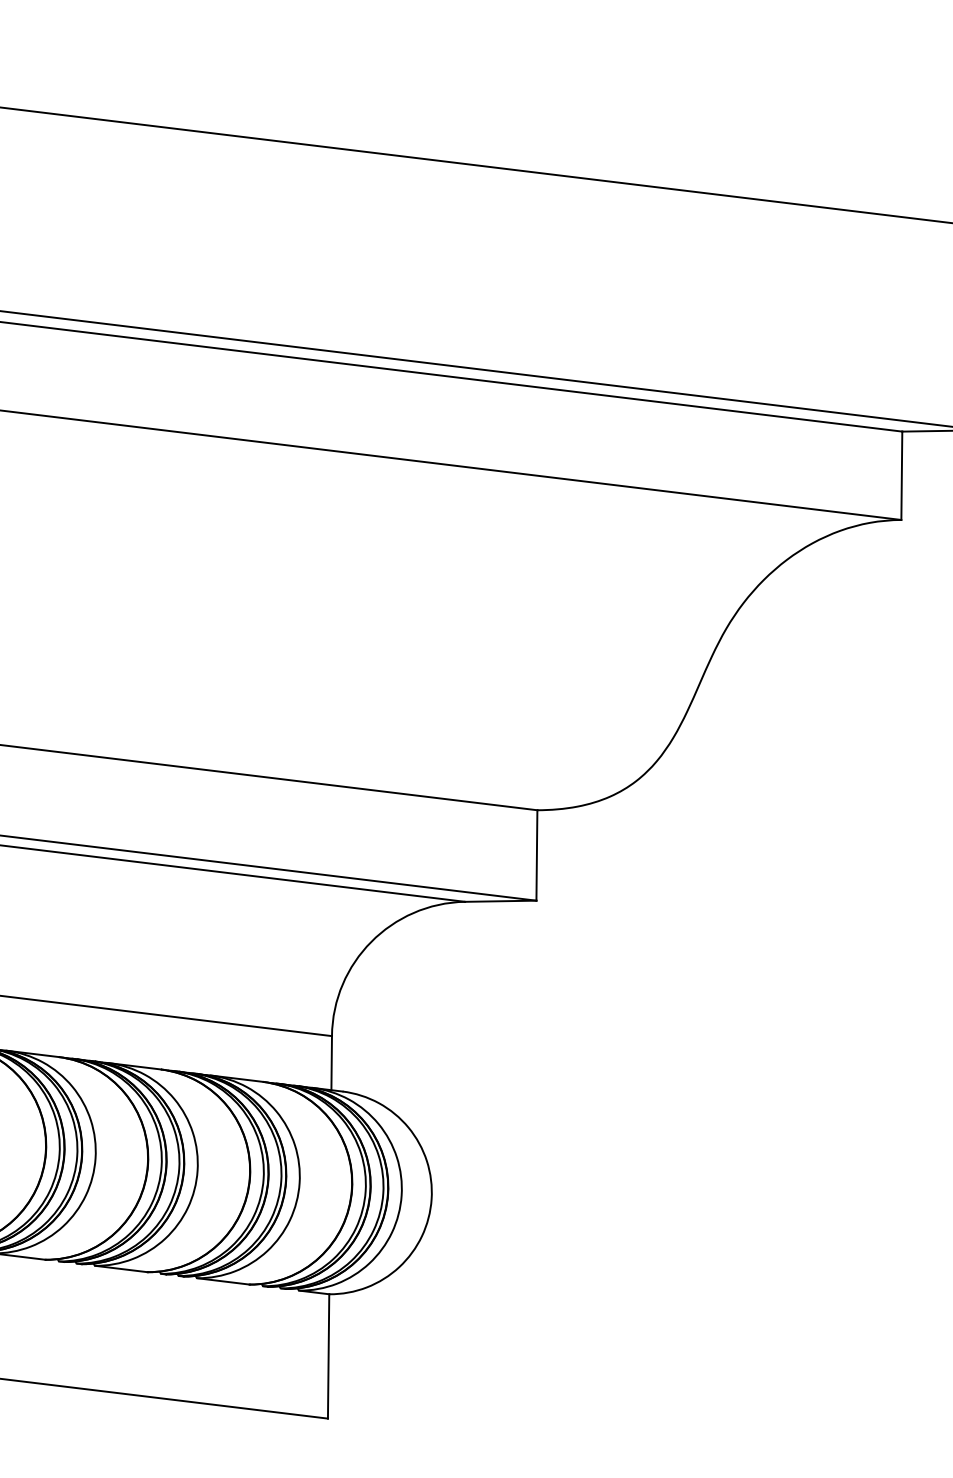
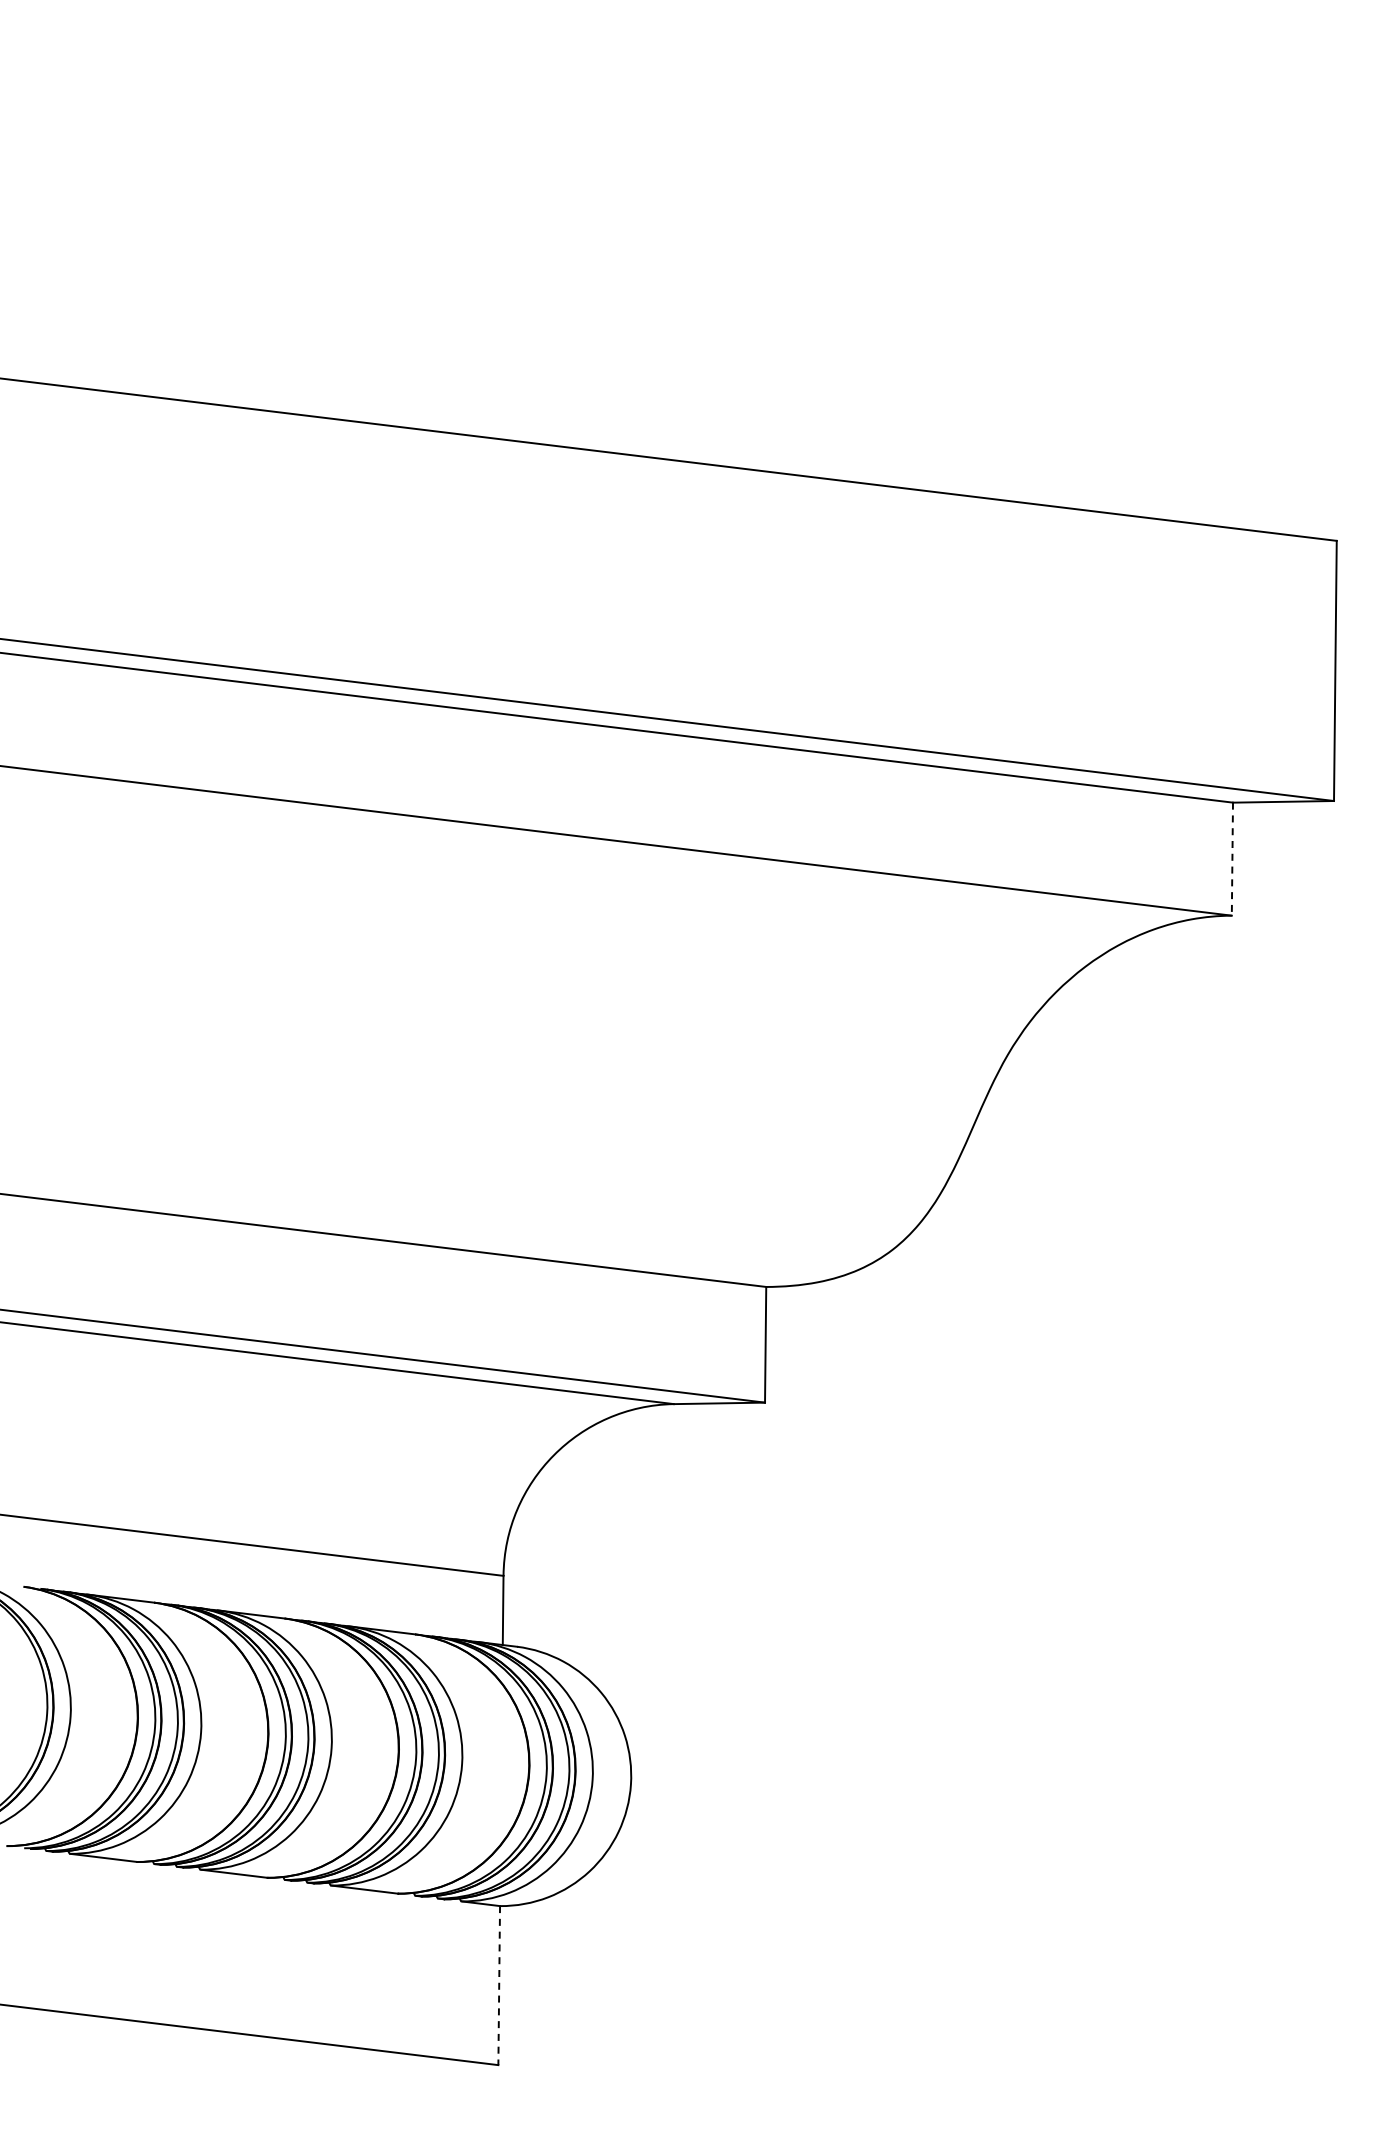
line: (901, 476) -> (1232, 859), solid -> dashed
line: (328, 1356) -> (499, 1985), solid -> dashed

